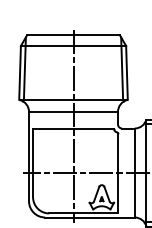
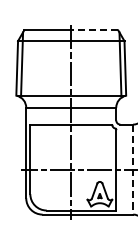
line: (96, 35) -> (94, 30), solid -> dashed
line: (134, 173) -> (132, 170), solid -> dashed

